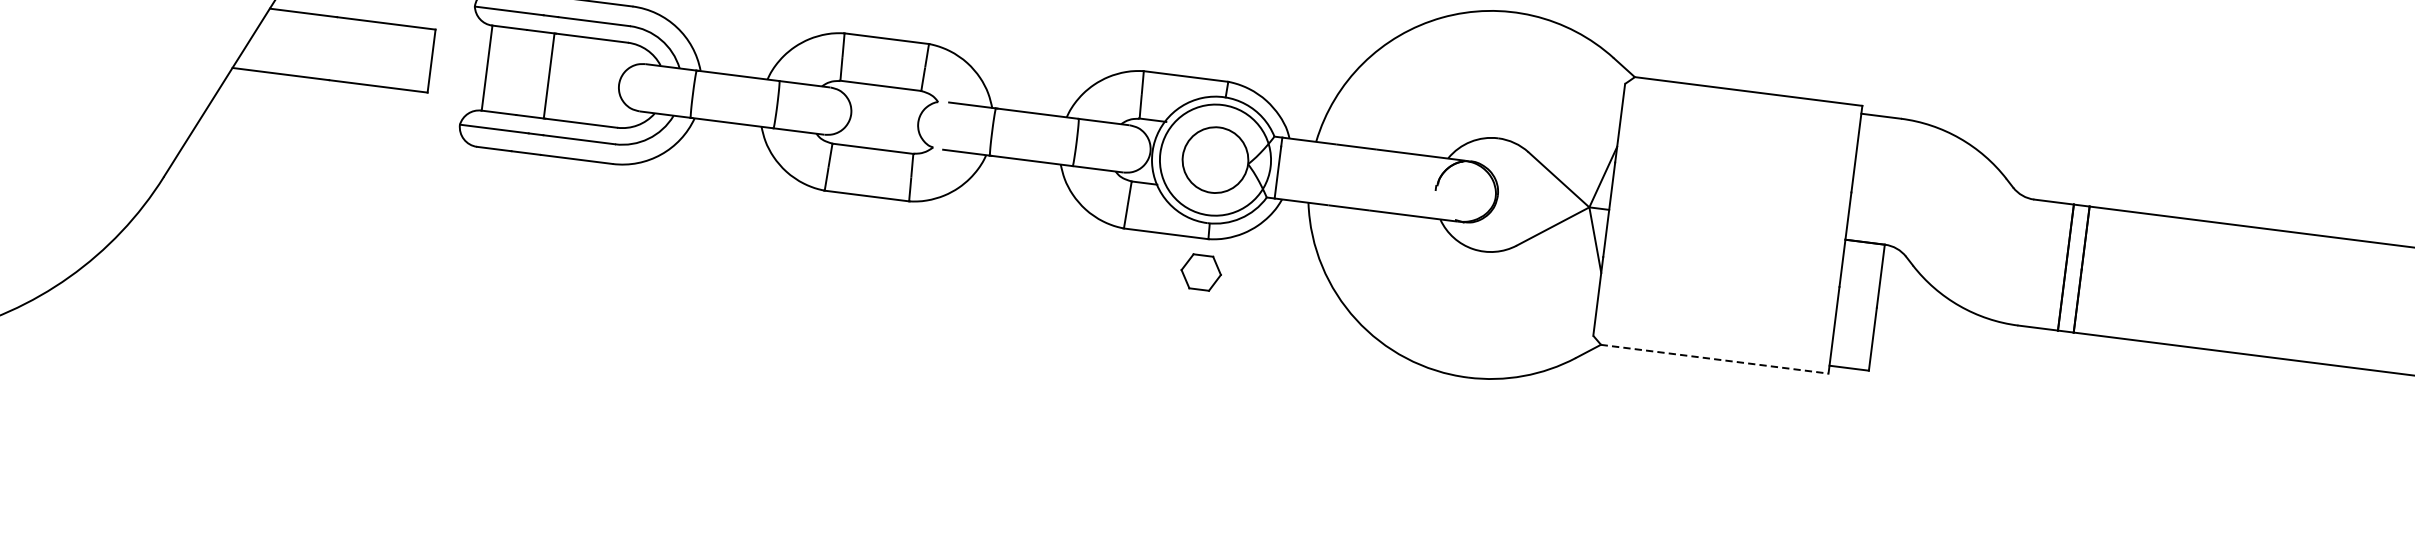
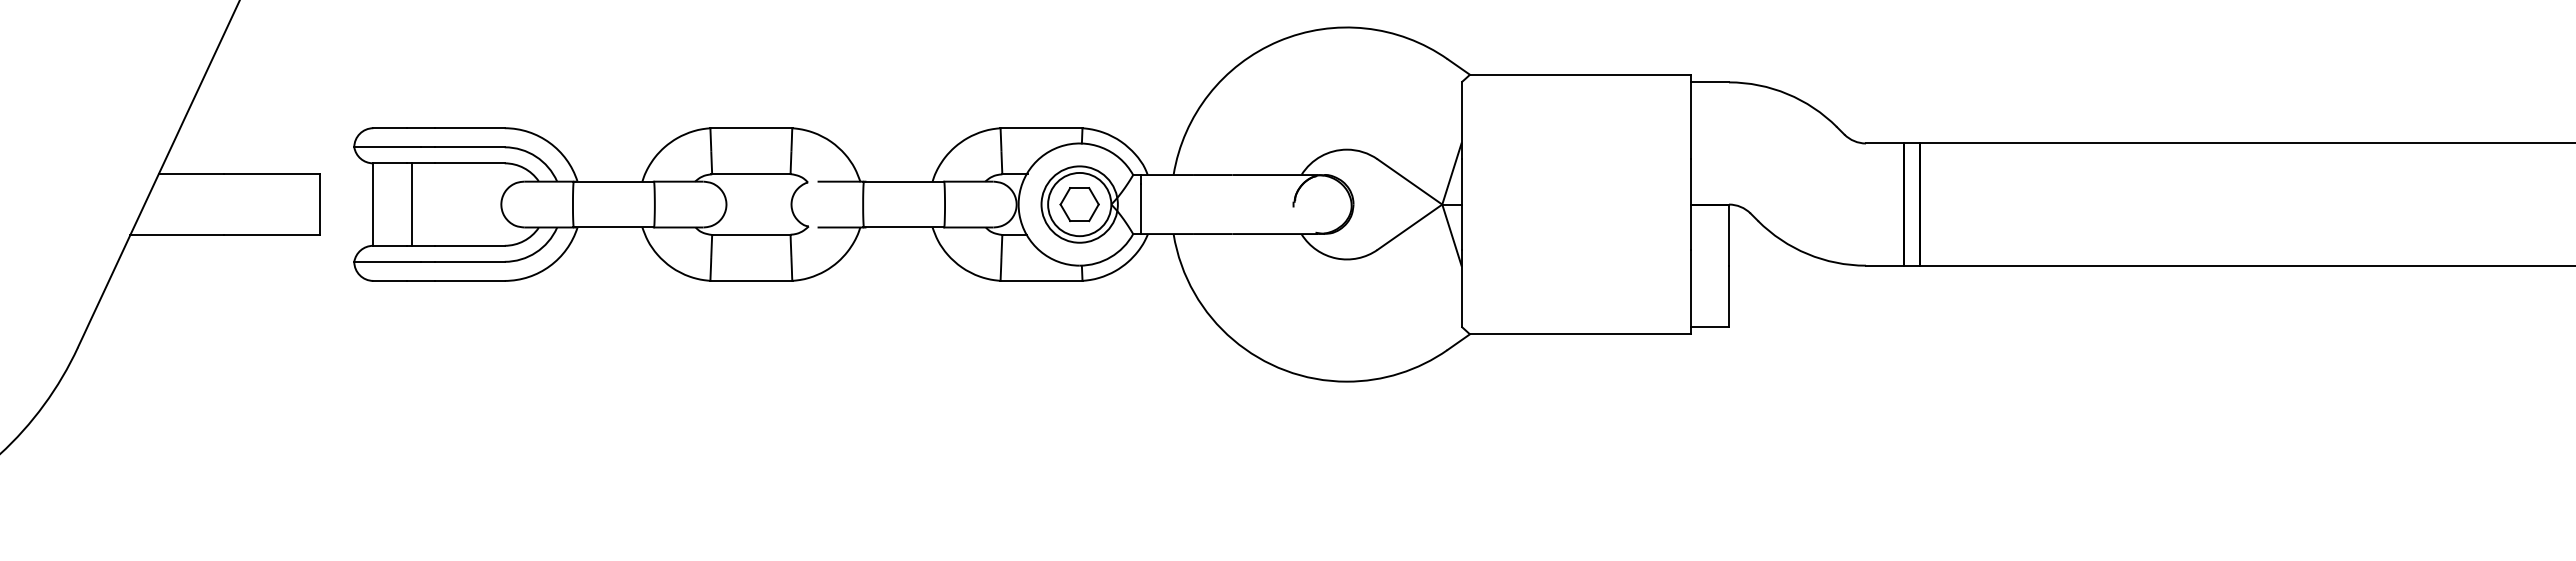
line: (549, 75) -> (411, 204), moved
circle: (1215, 160) -> (1079, 204), size x0.71
part: (1201, 272) -> (1079, 204), moved
line: (1714, 359) -> (1580, 334), dashed -> solid

